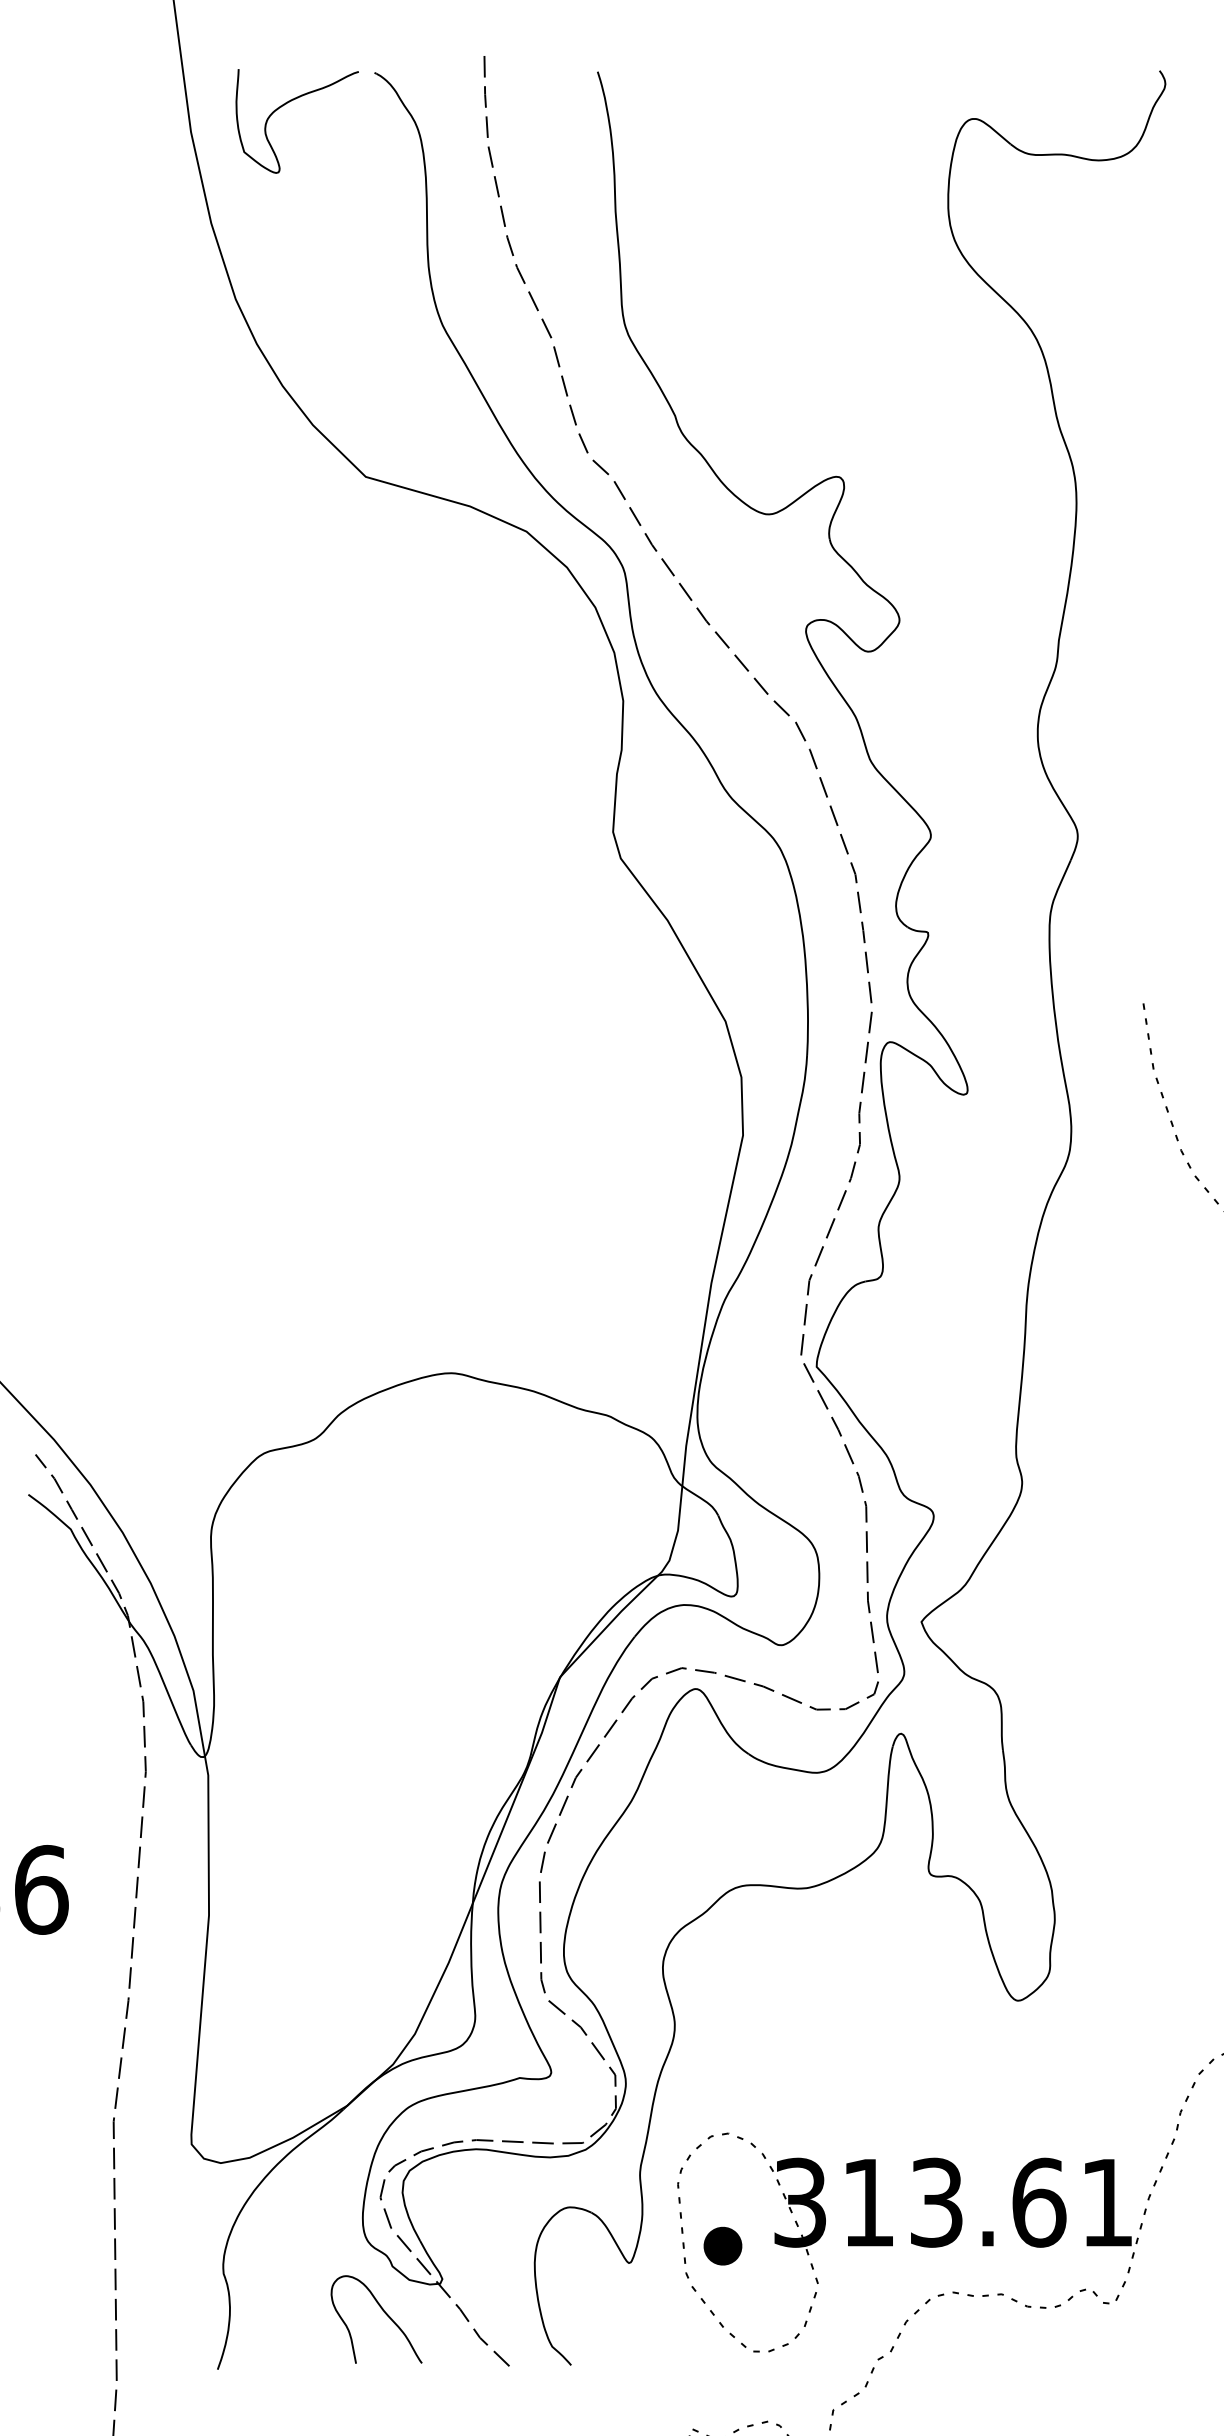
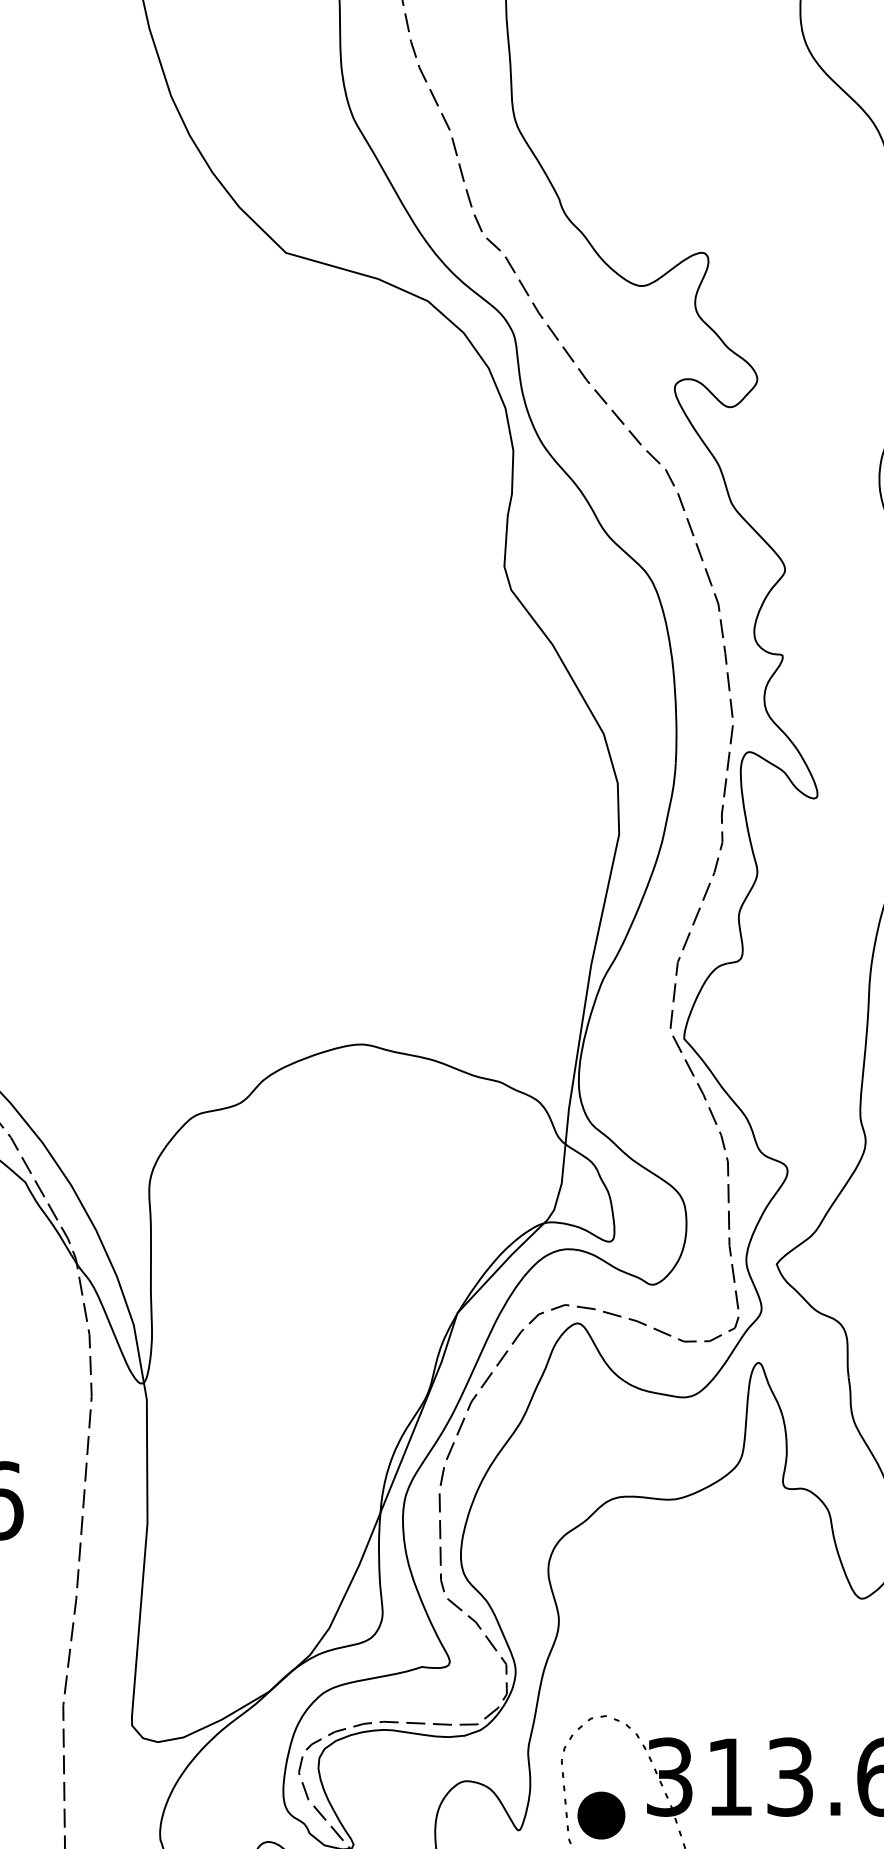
part: (722, 2245) -> (601, 1814), size x1.4

